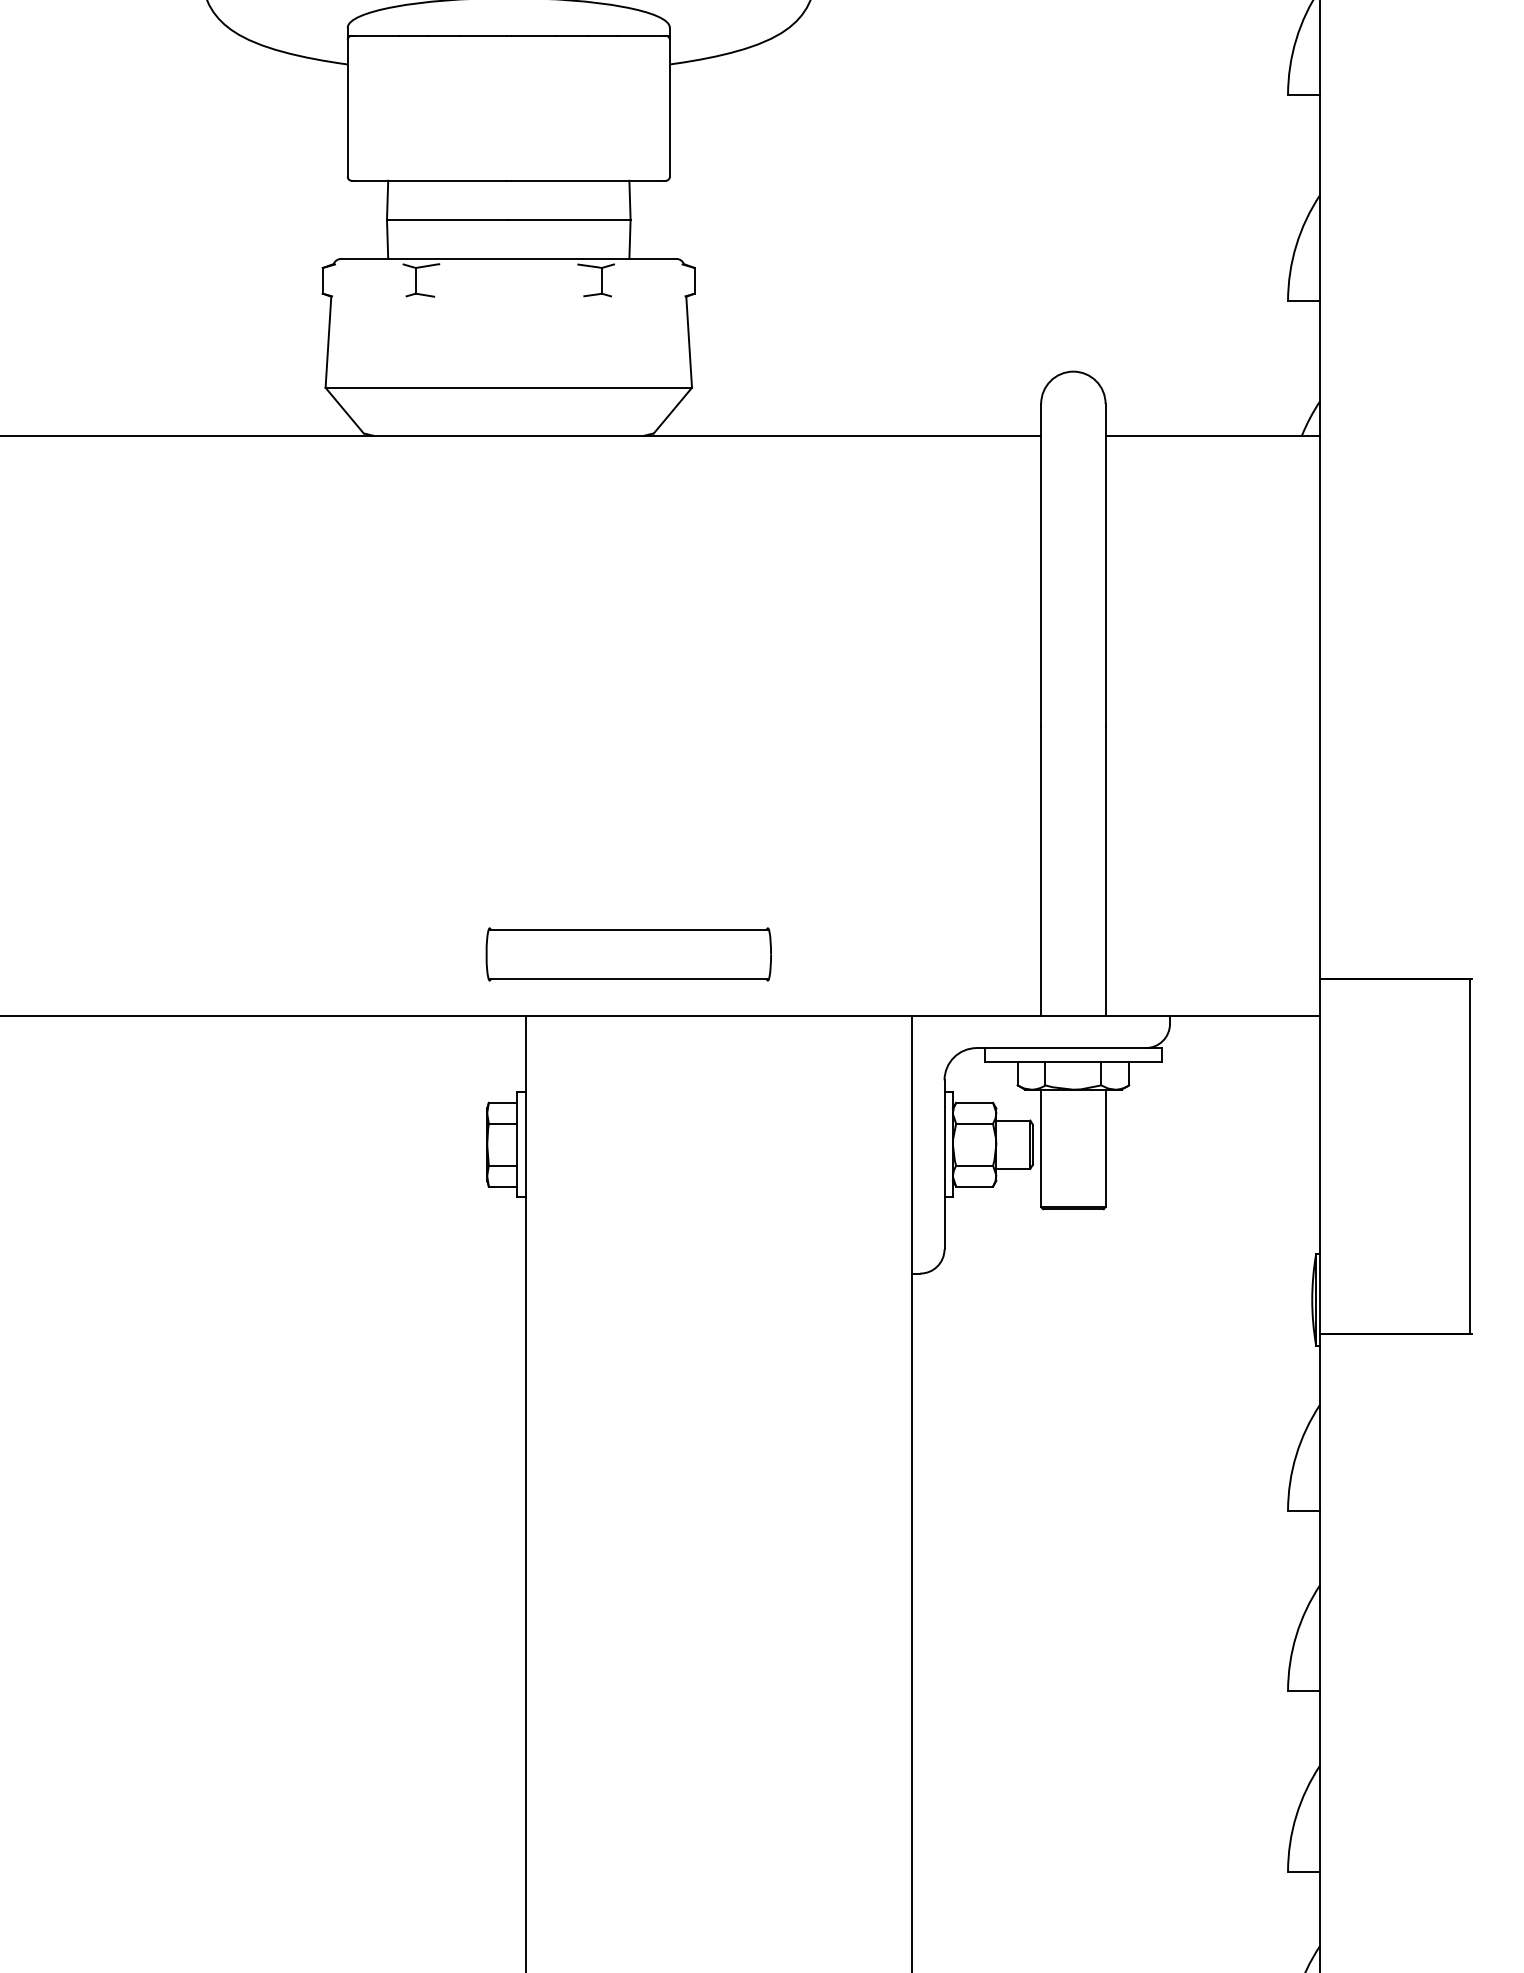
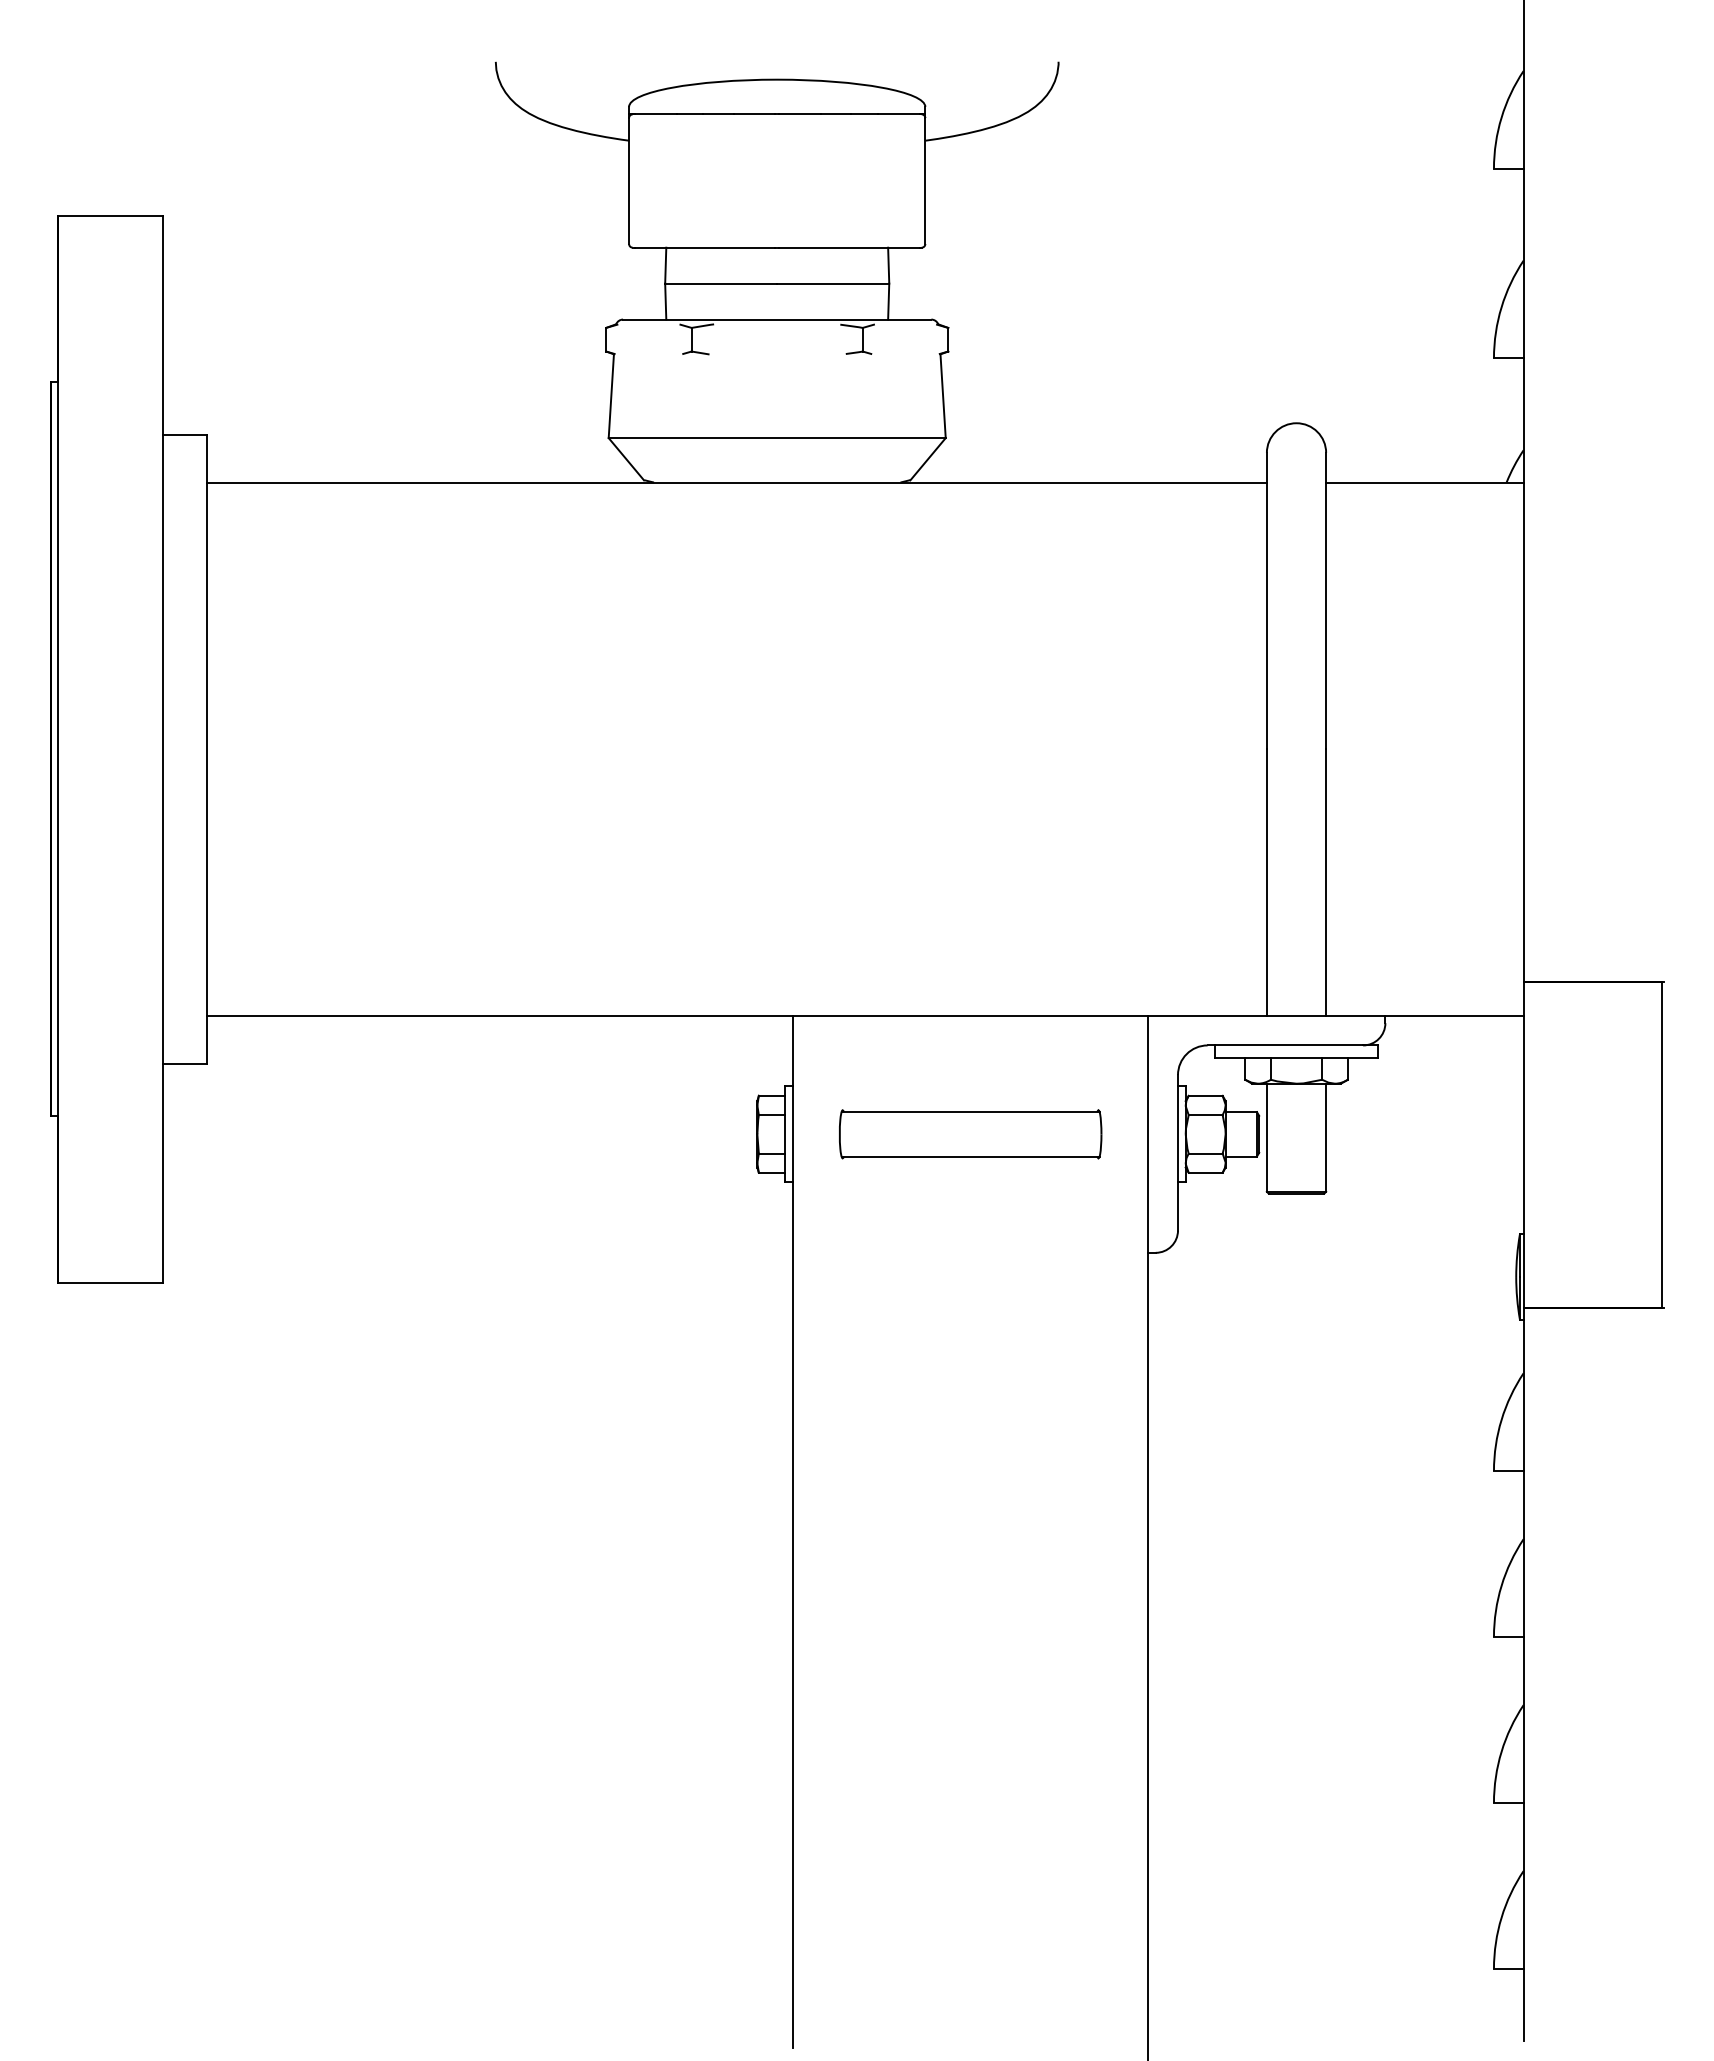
part: (628, 954) -> (970, 1134), moved

